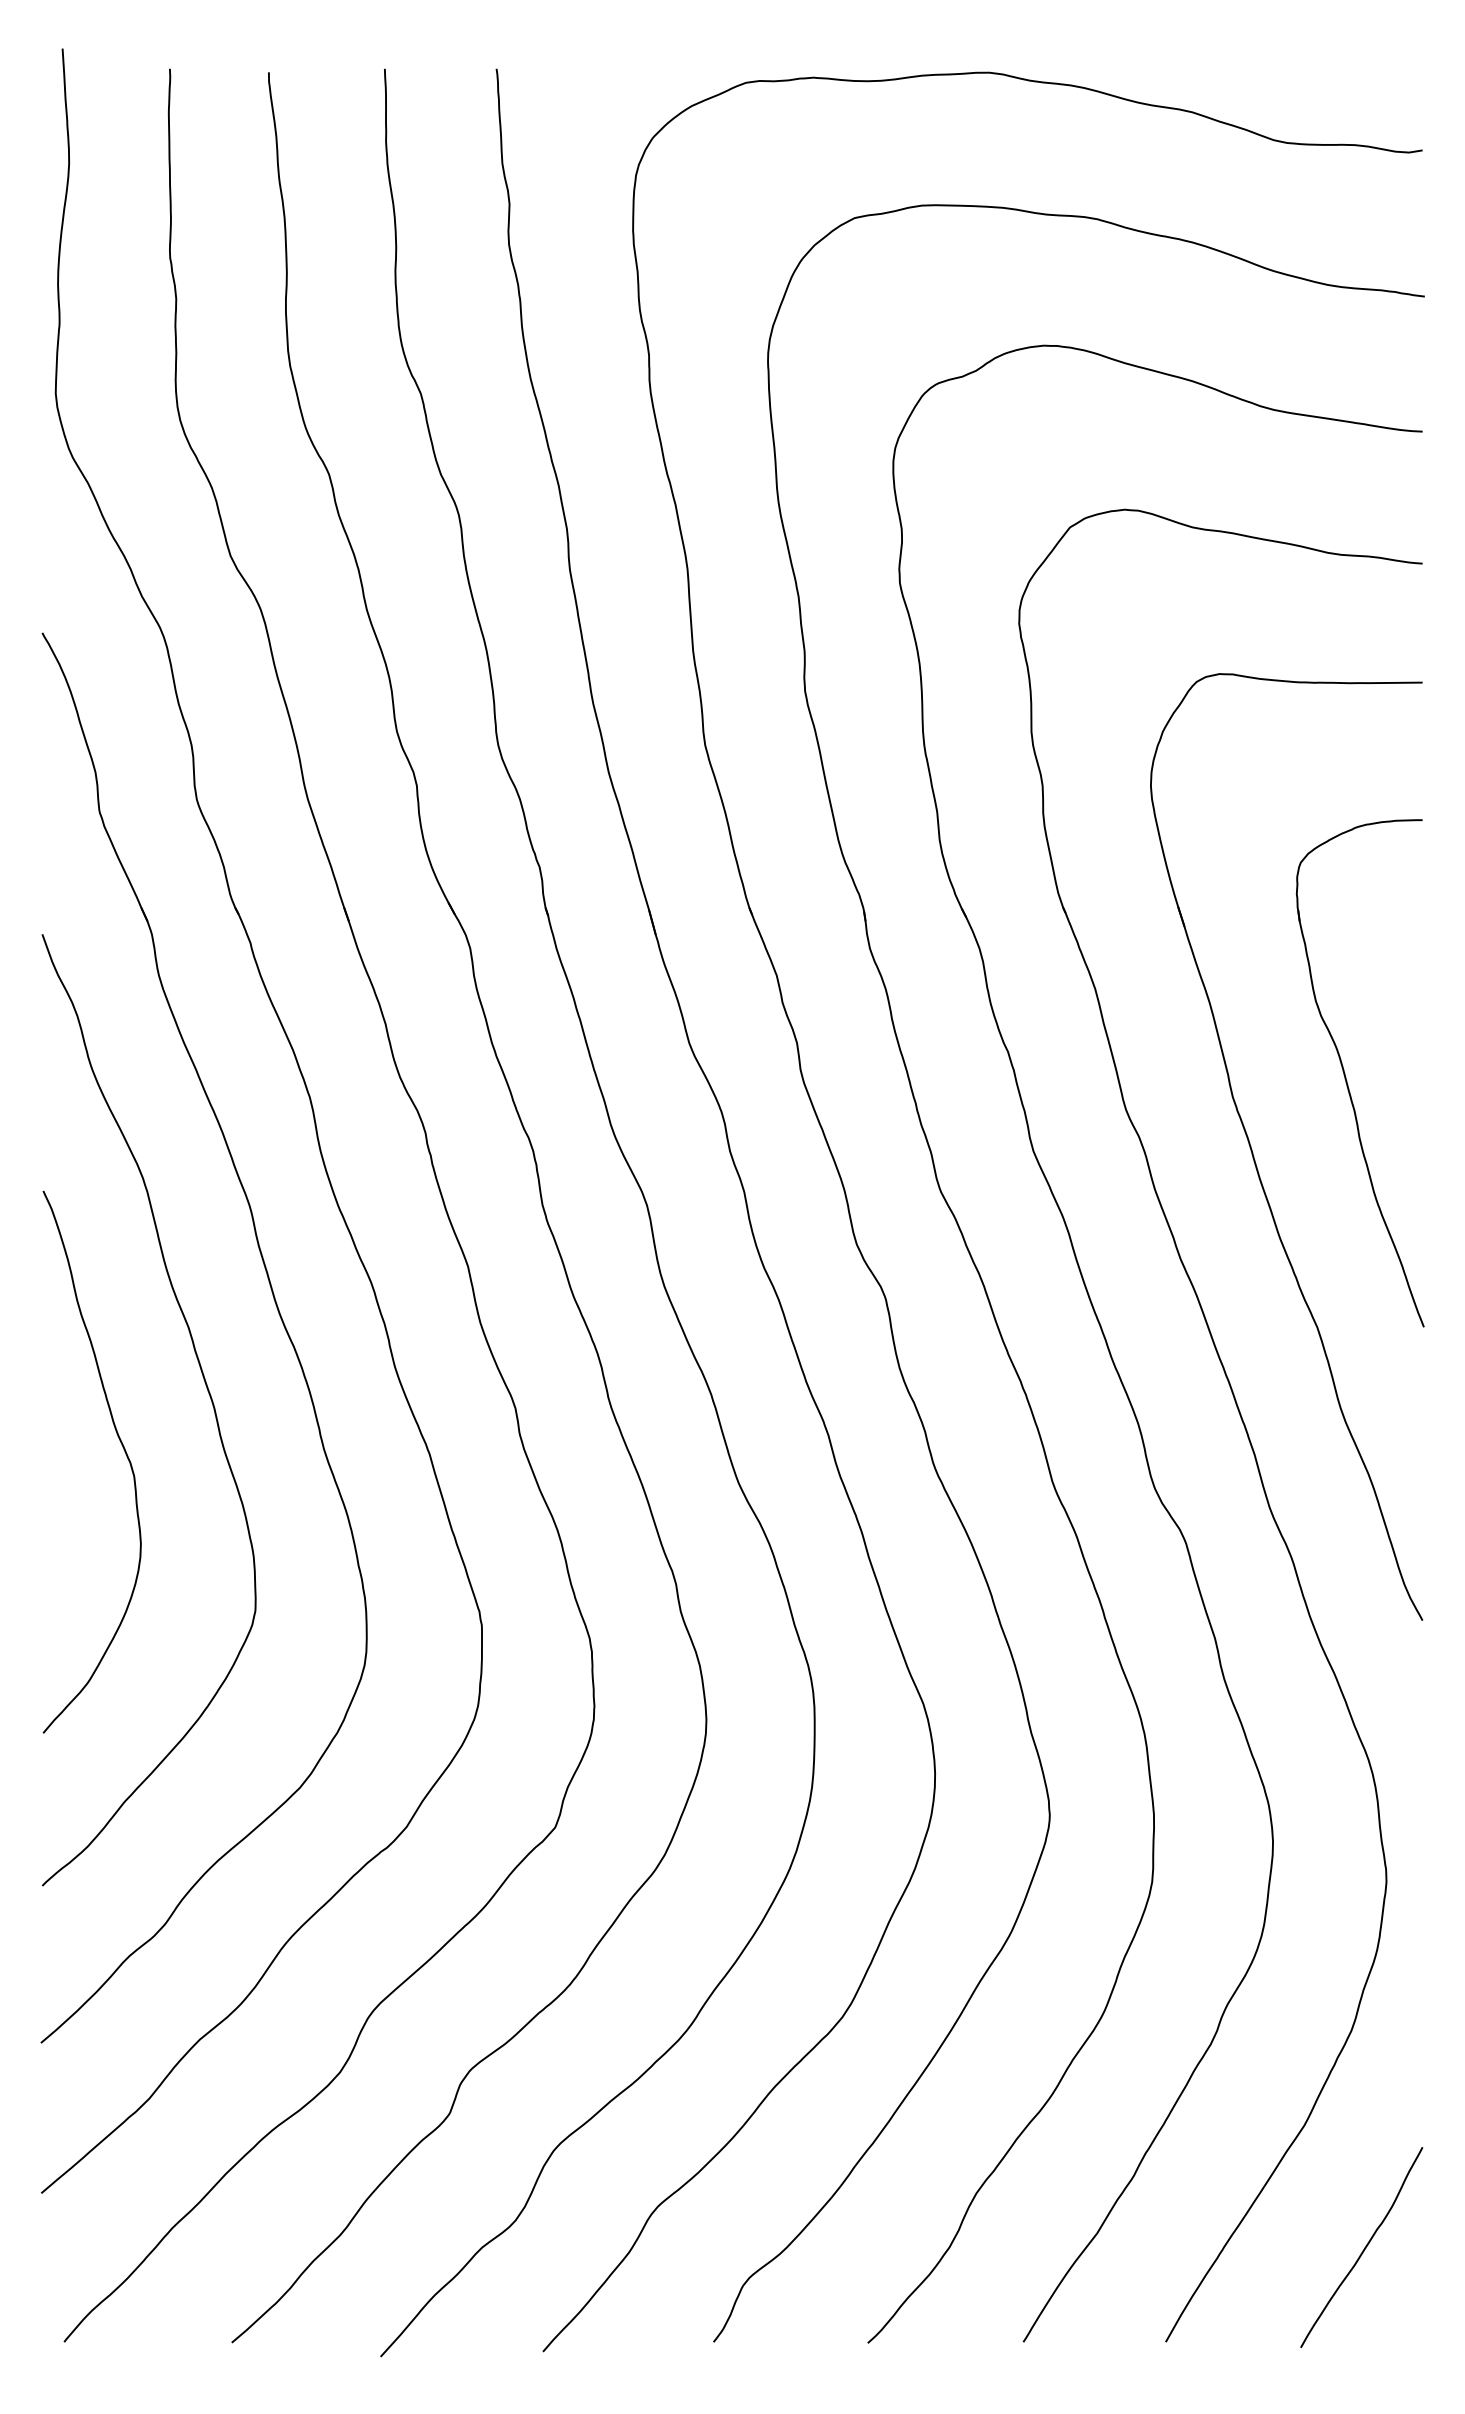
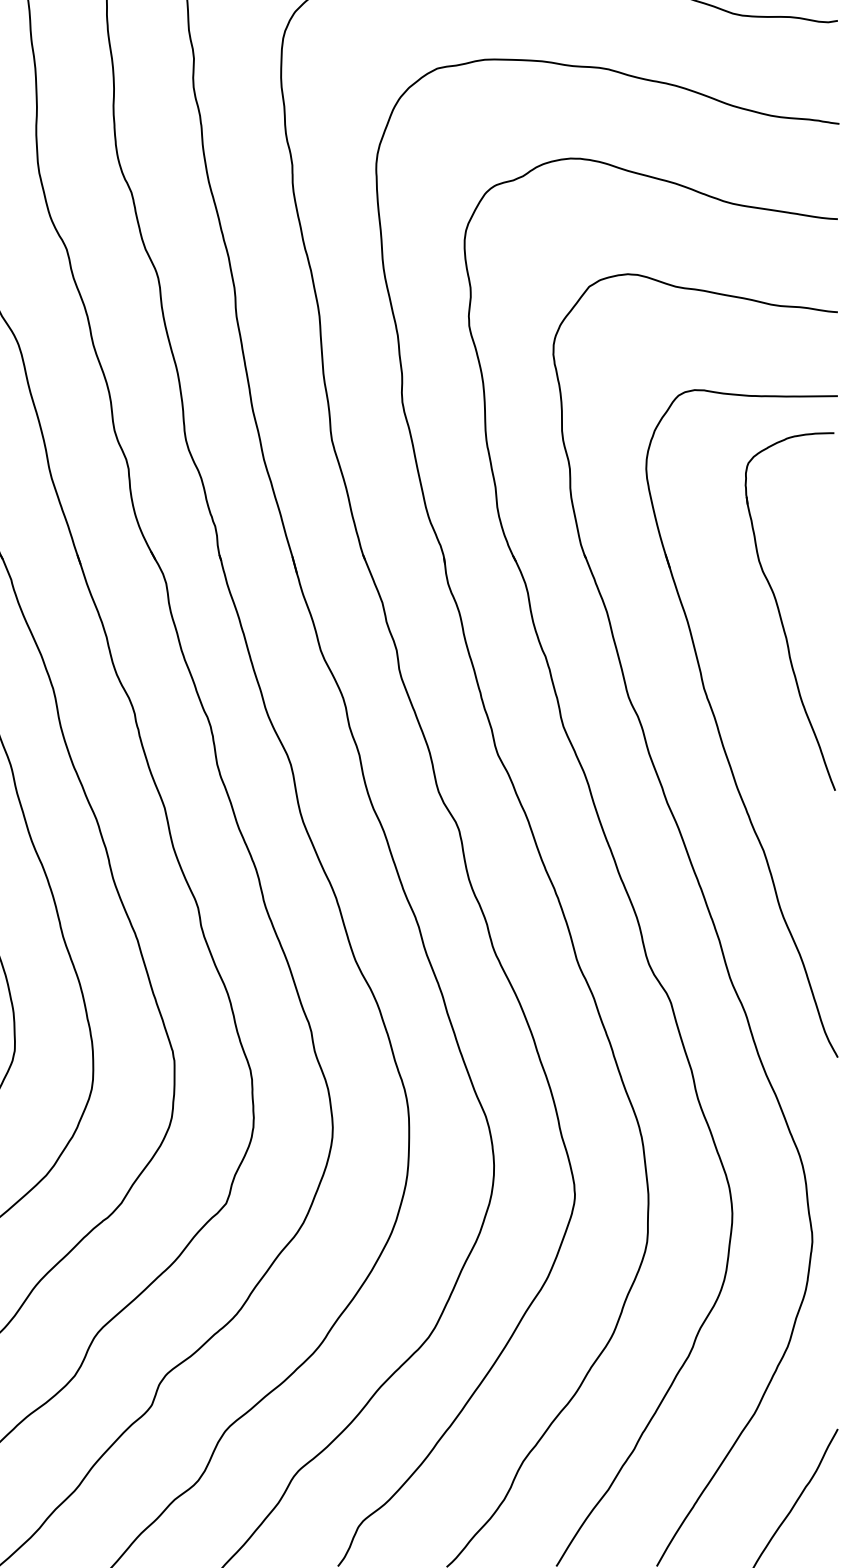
part: (1346, 1077) -> (780, 614), moved

